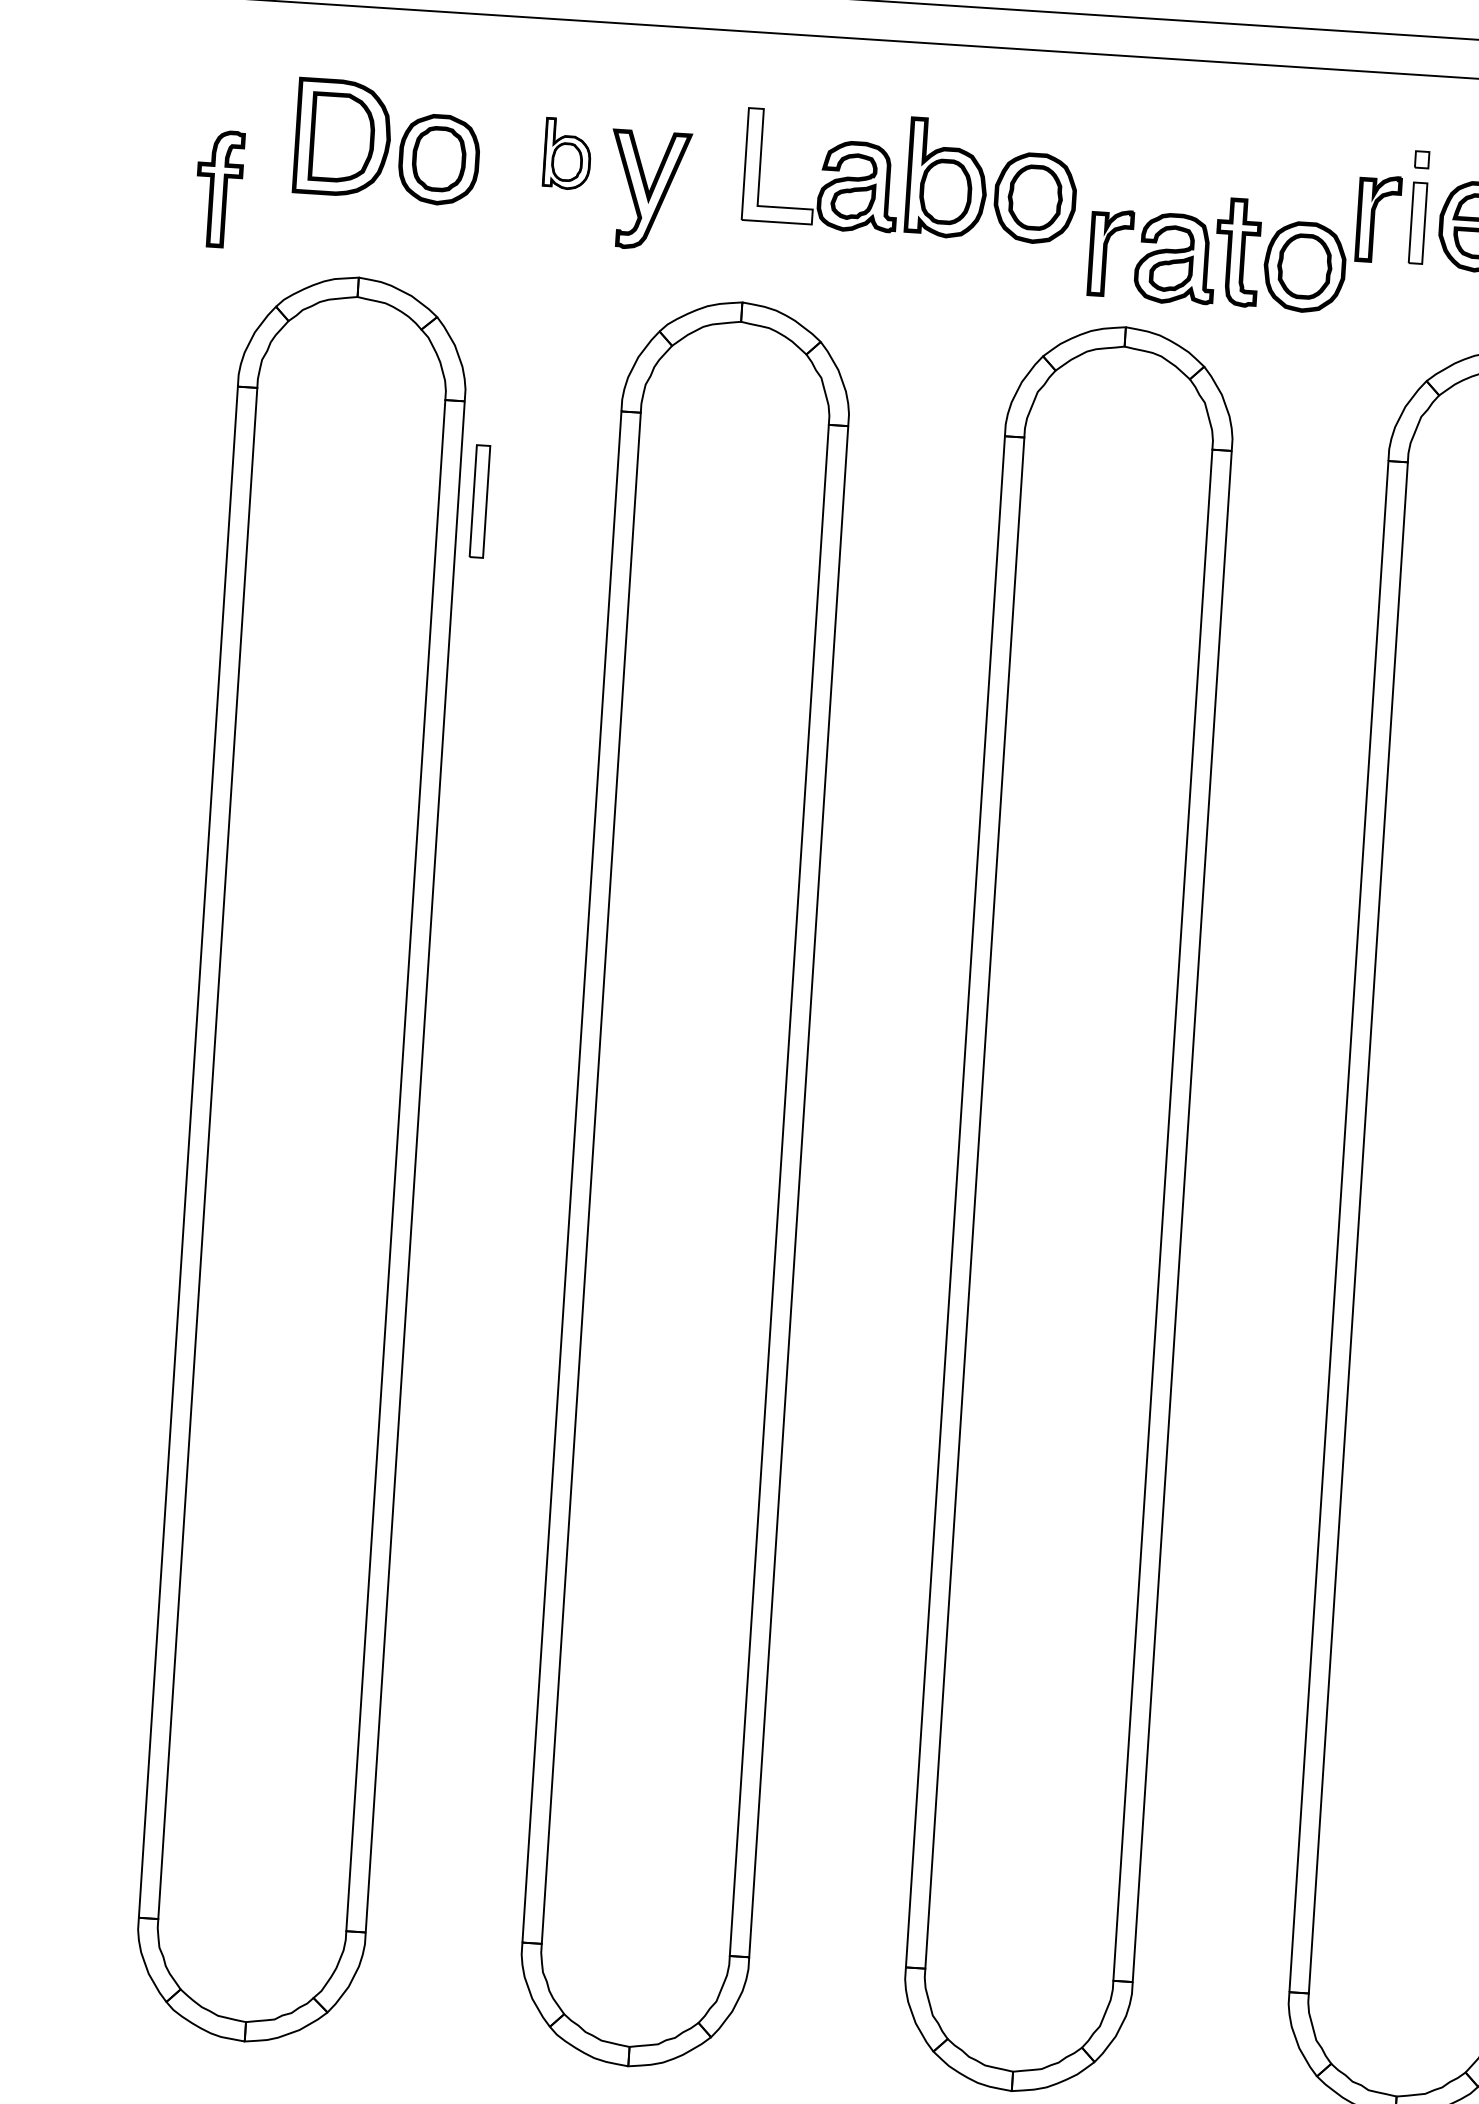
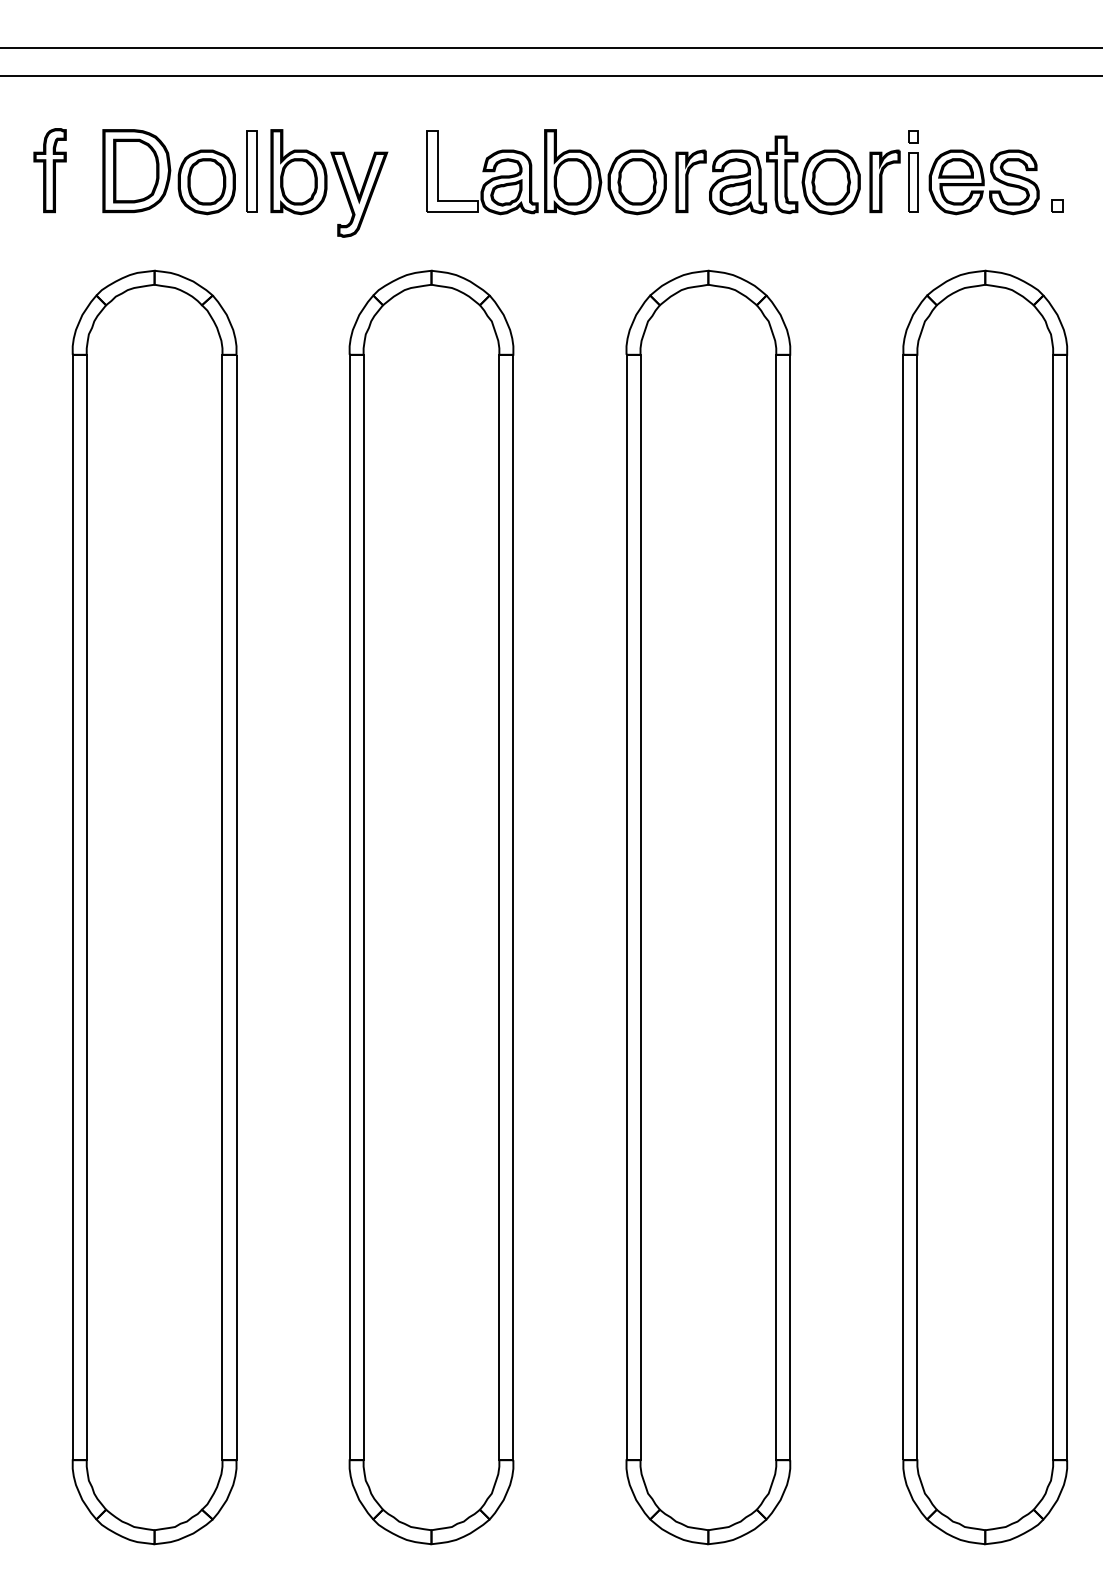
part: (566, 154) -> (298, 172), size x1.67
part: (218, 188) -> (49, 170), moved
part: (1217, 252) -> (767, 175), moved
part: (479, 502) -> (251, 171), moved

